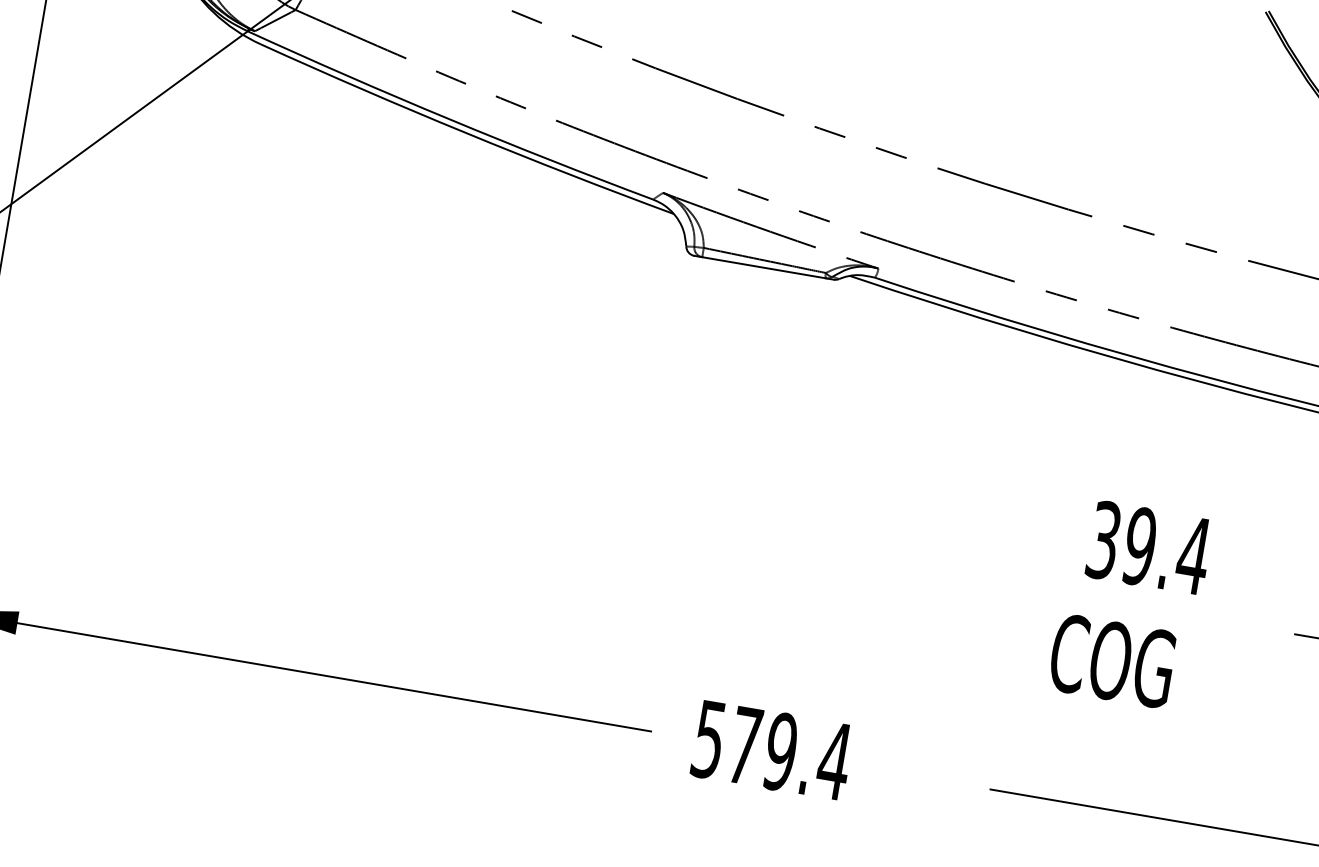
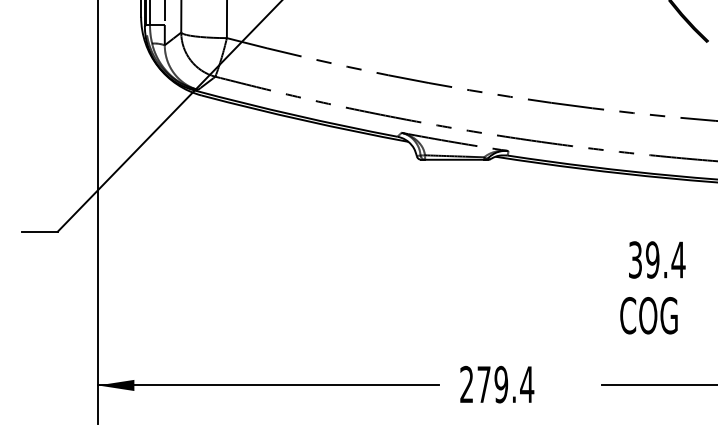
text: (708, 739) -> (466, 384), 579.4 -> 279.4

